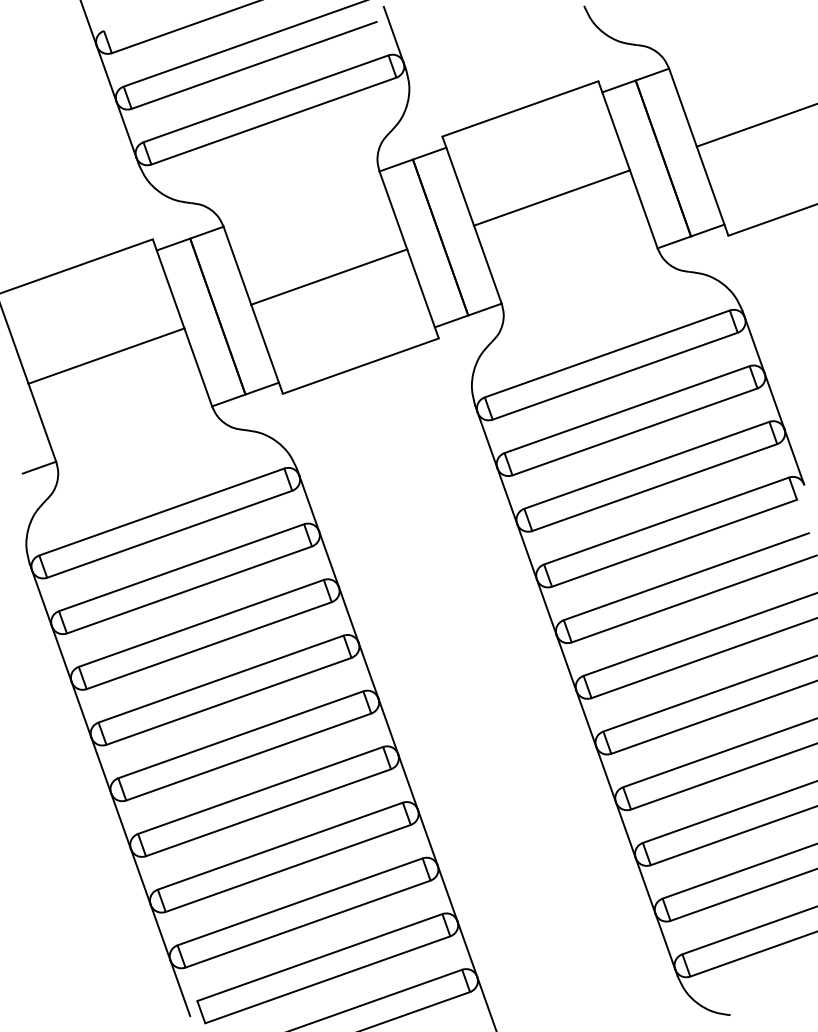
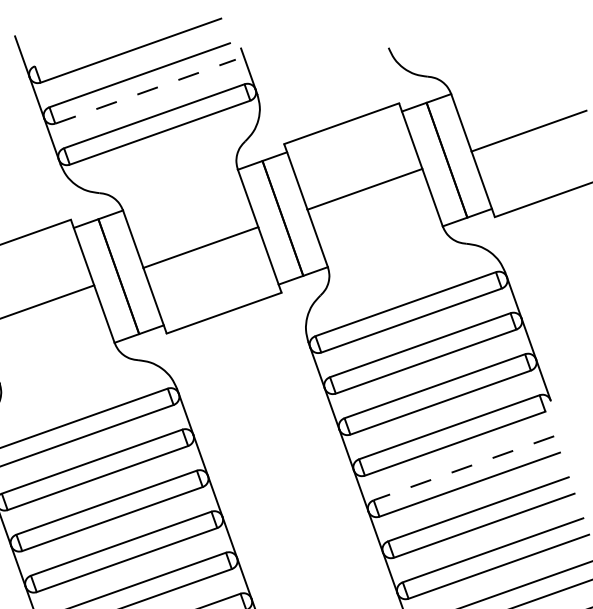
line: (254, 65) -> (145, 91), solid -> dashed
line: (685, 576) -> (463, 468), solid -> dashed

